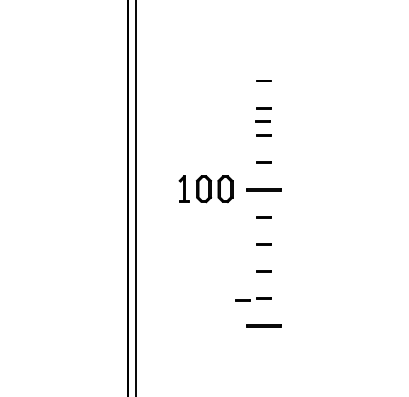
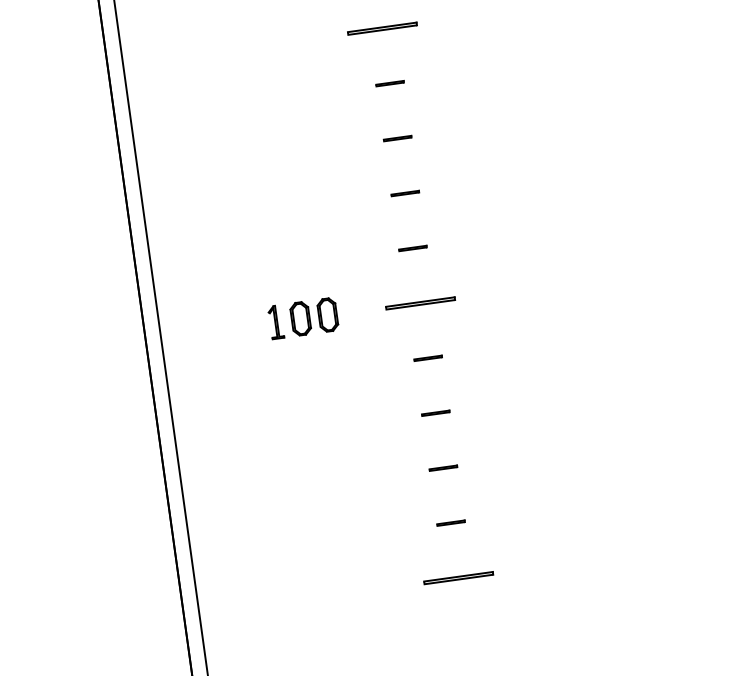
line: (263, 53) -> (381, 28), added
line: (262, 121) -> (398, 165), removed
part: (205, 189) -> (302, 319), size x0.62
line: (242, 300) -> (408, 532), removed

